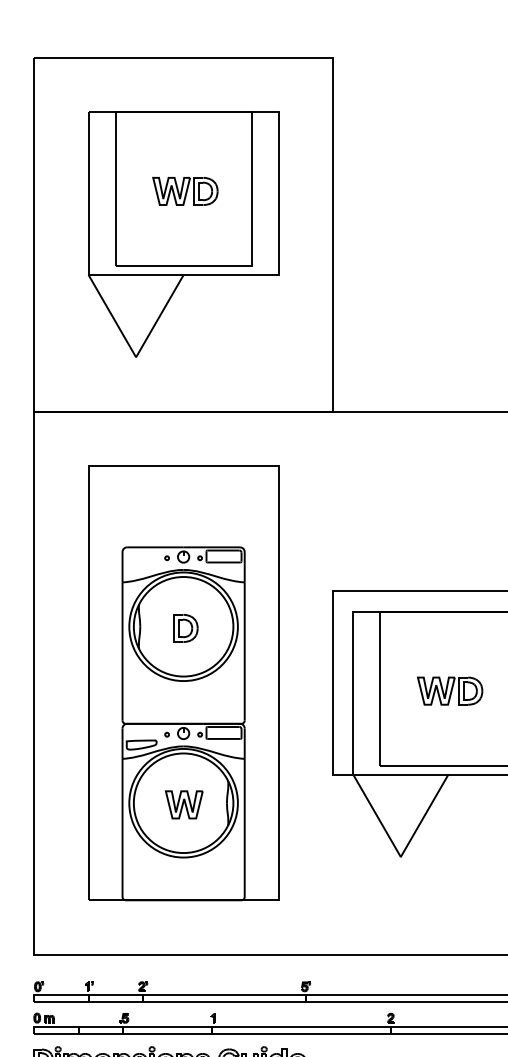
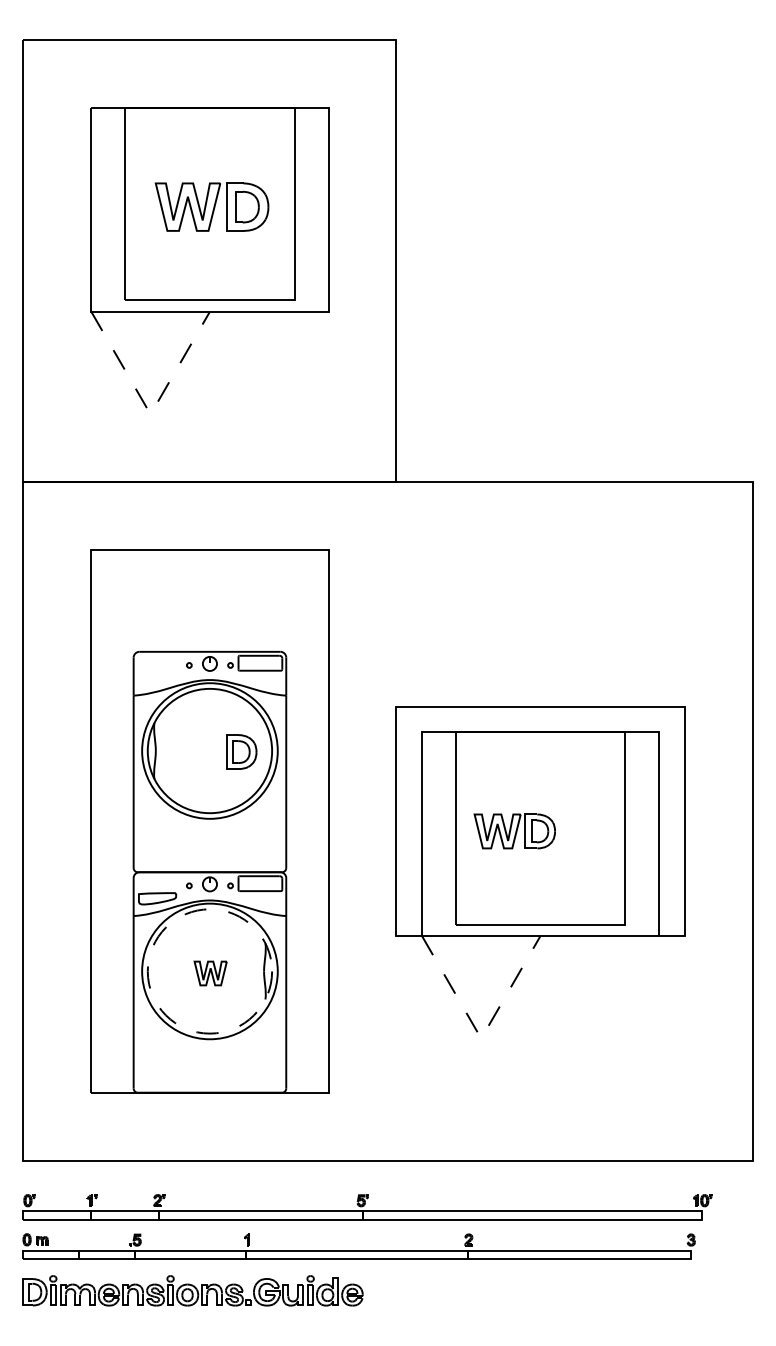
part: (185, 191) -> (212, 207), size x1.4
line: (136, 357) -> (150, 414), solid -> dashed
part: (185, 627) -> (241, 751), moved
part: (449, 691) -> (514, 831), moved
circle: (183, 803) -> (209, 971), solid -> dashed
part: (184, 804) -> (210, 973), size x0.7
line: (401, 856) -> (481, 1038), solid -> dashed

